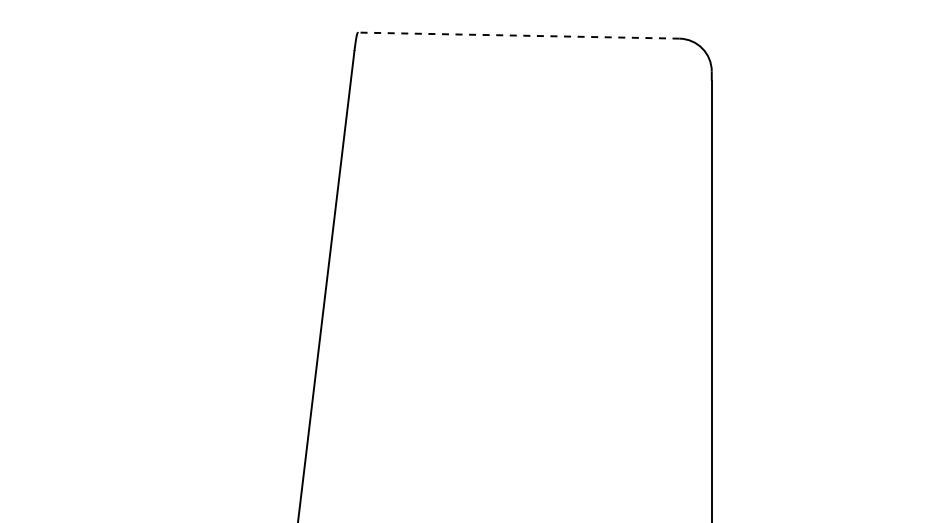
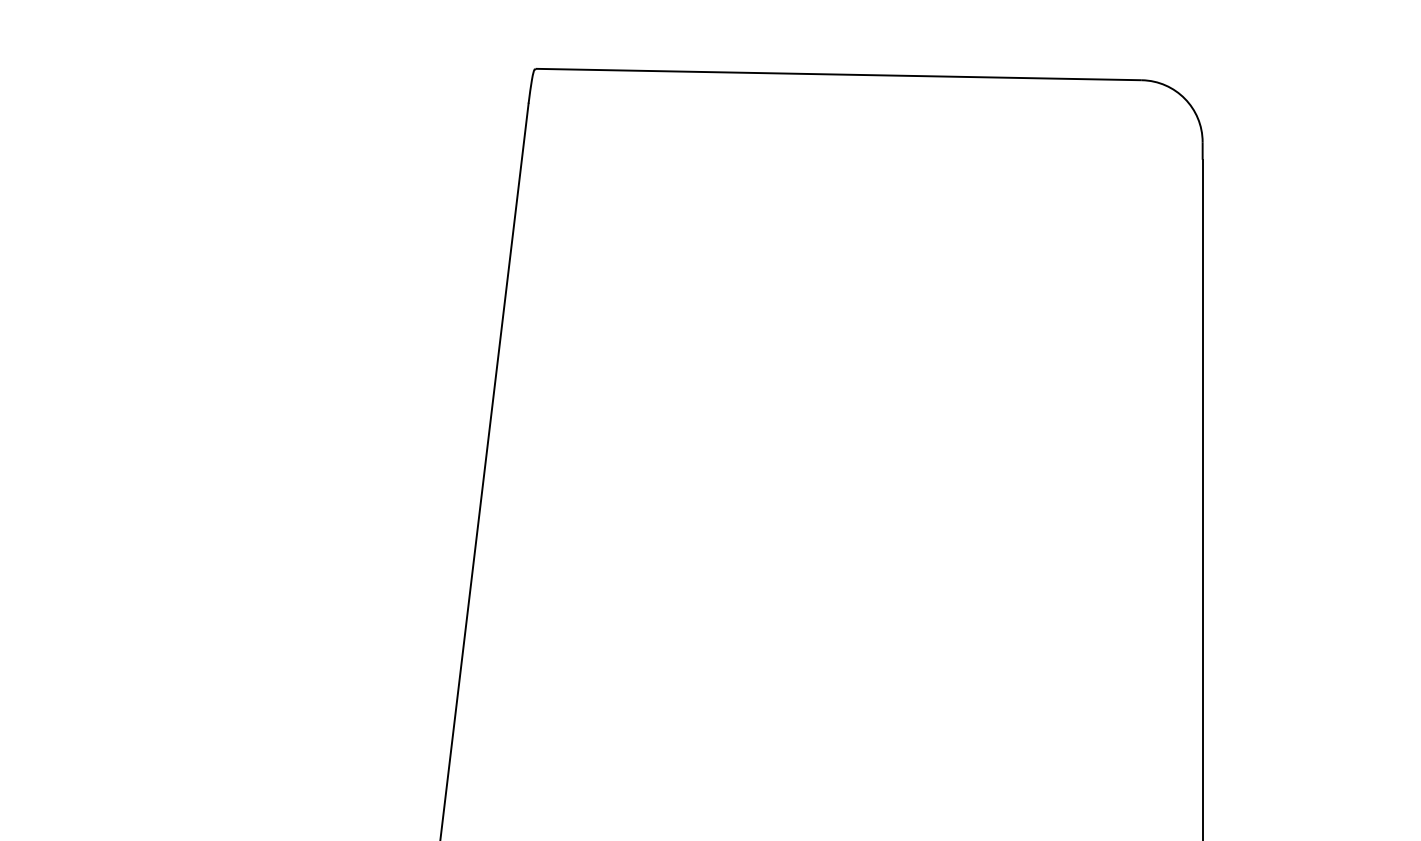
line: (519, 35) -> (839, 74), dashed -> solid

